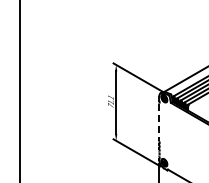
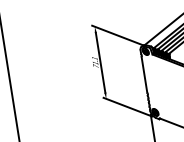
line: (159, 122) -> (144, 74), dashed -> solid

